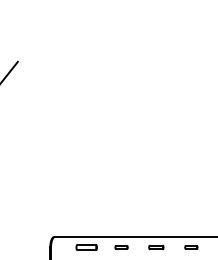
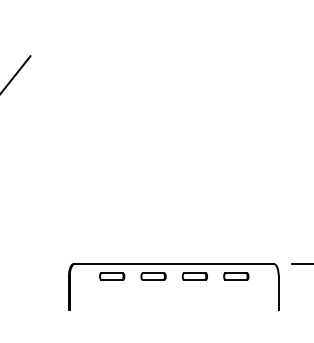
part: (121, 247) -> (153, 276), size x1.67
part: (156, 247) -> (194, 276), size x1.43
part: (191, 247) -> (236, 276), size x1.67

